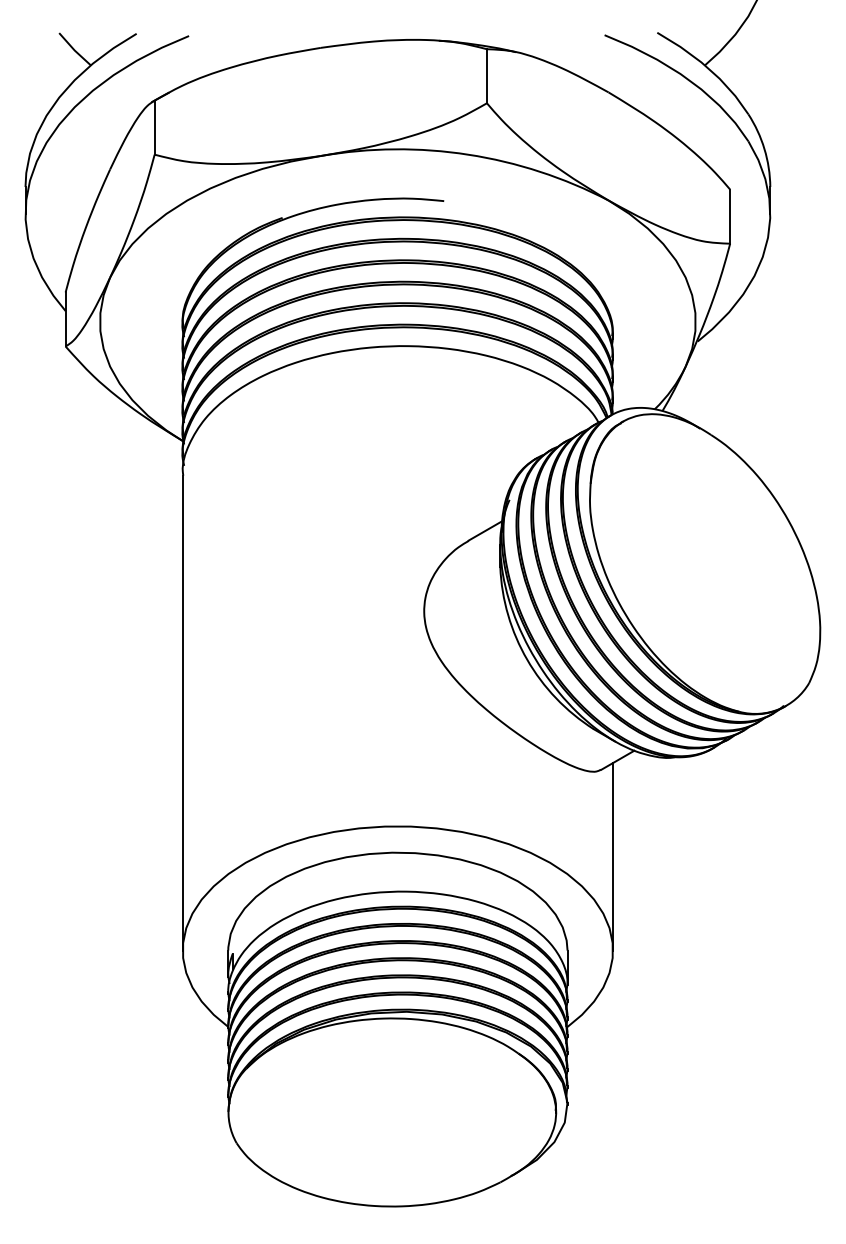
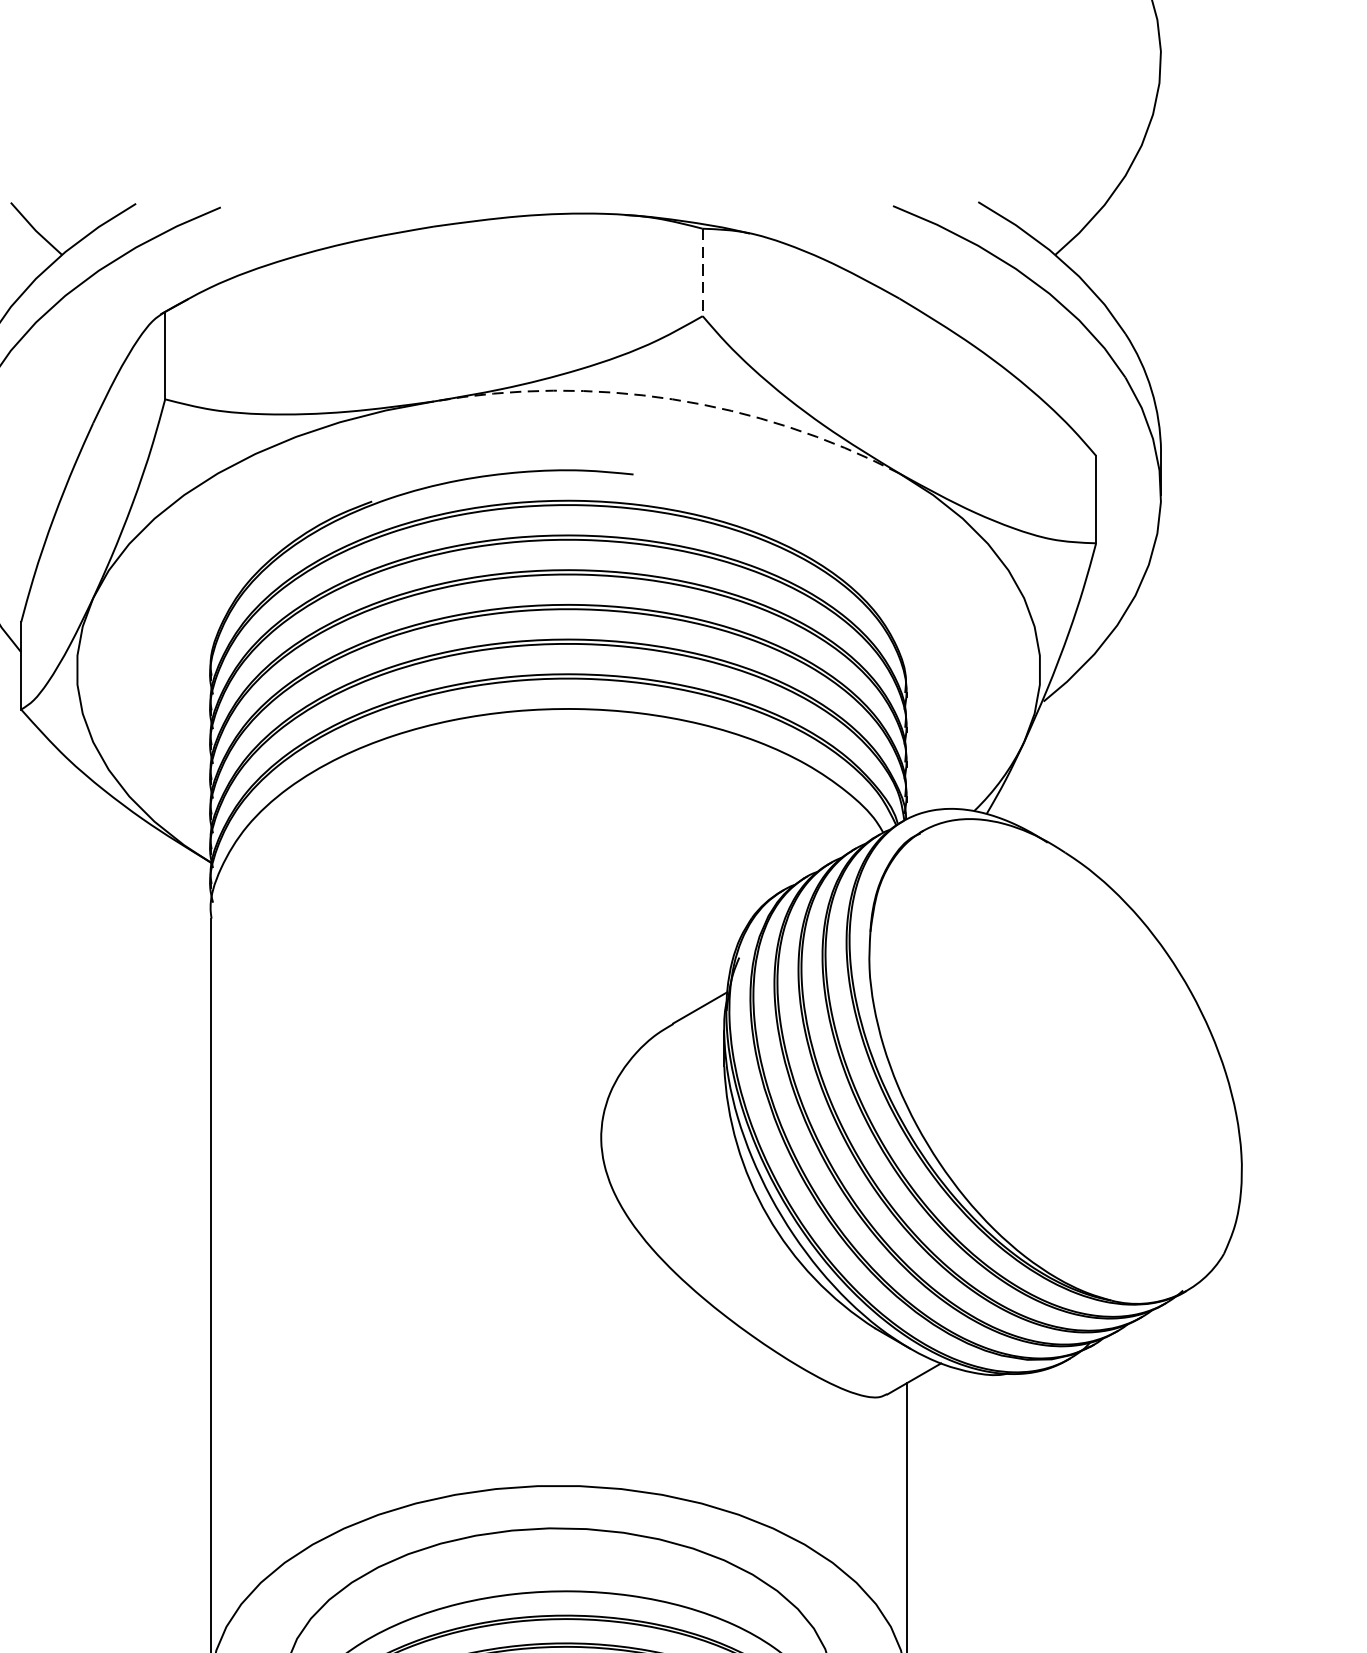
line: (486, 76) -> (701, 272), solid -> dashed
arc: (468, 154) -> (672, 399), solid -> dashed

